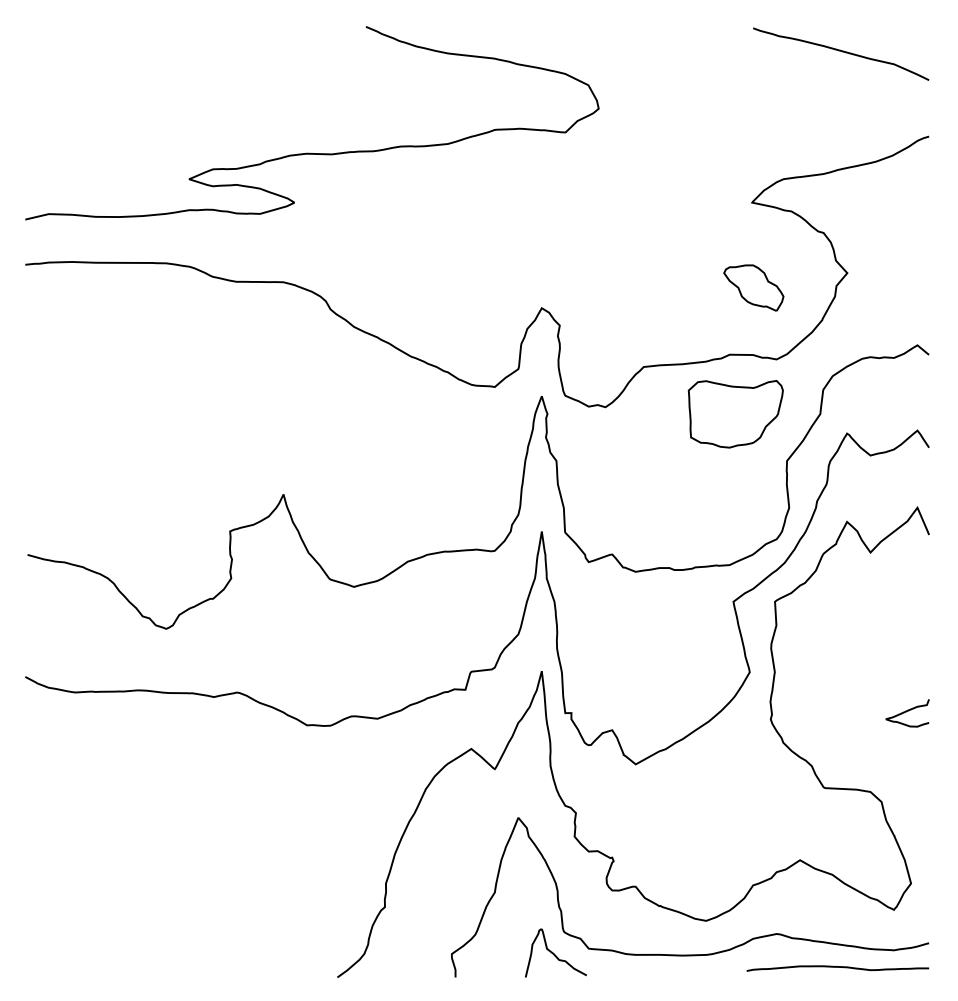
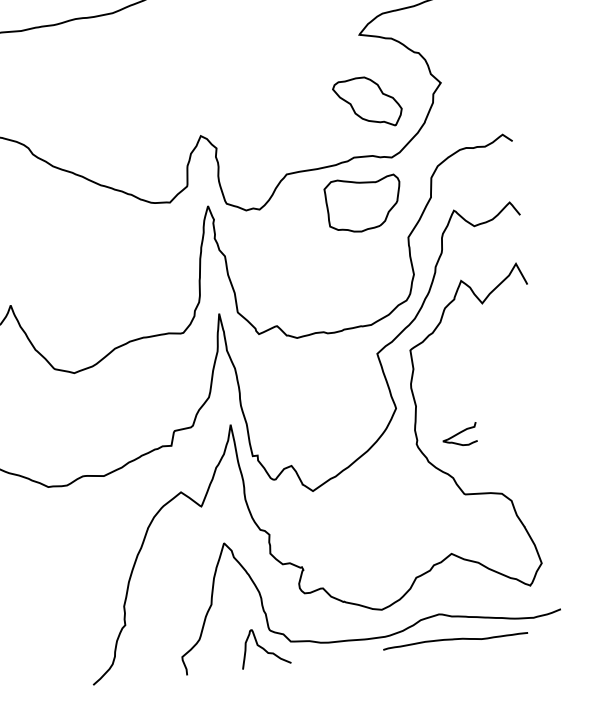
part: (753, 287) -> (367, 102), size x1.4
curve: (906, 712) -> (458, 434), moved
curve: (837, 967) -> (455, 639), moved

